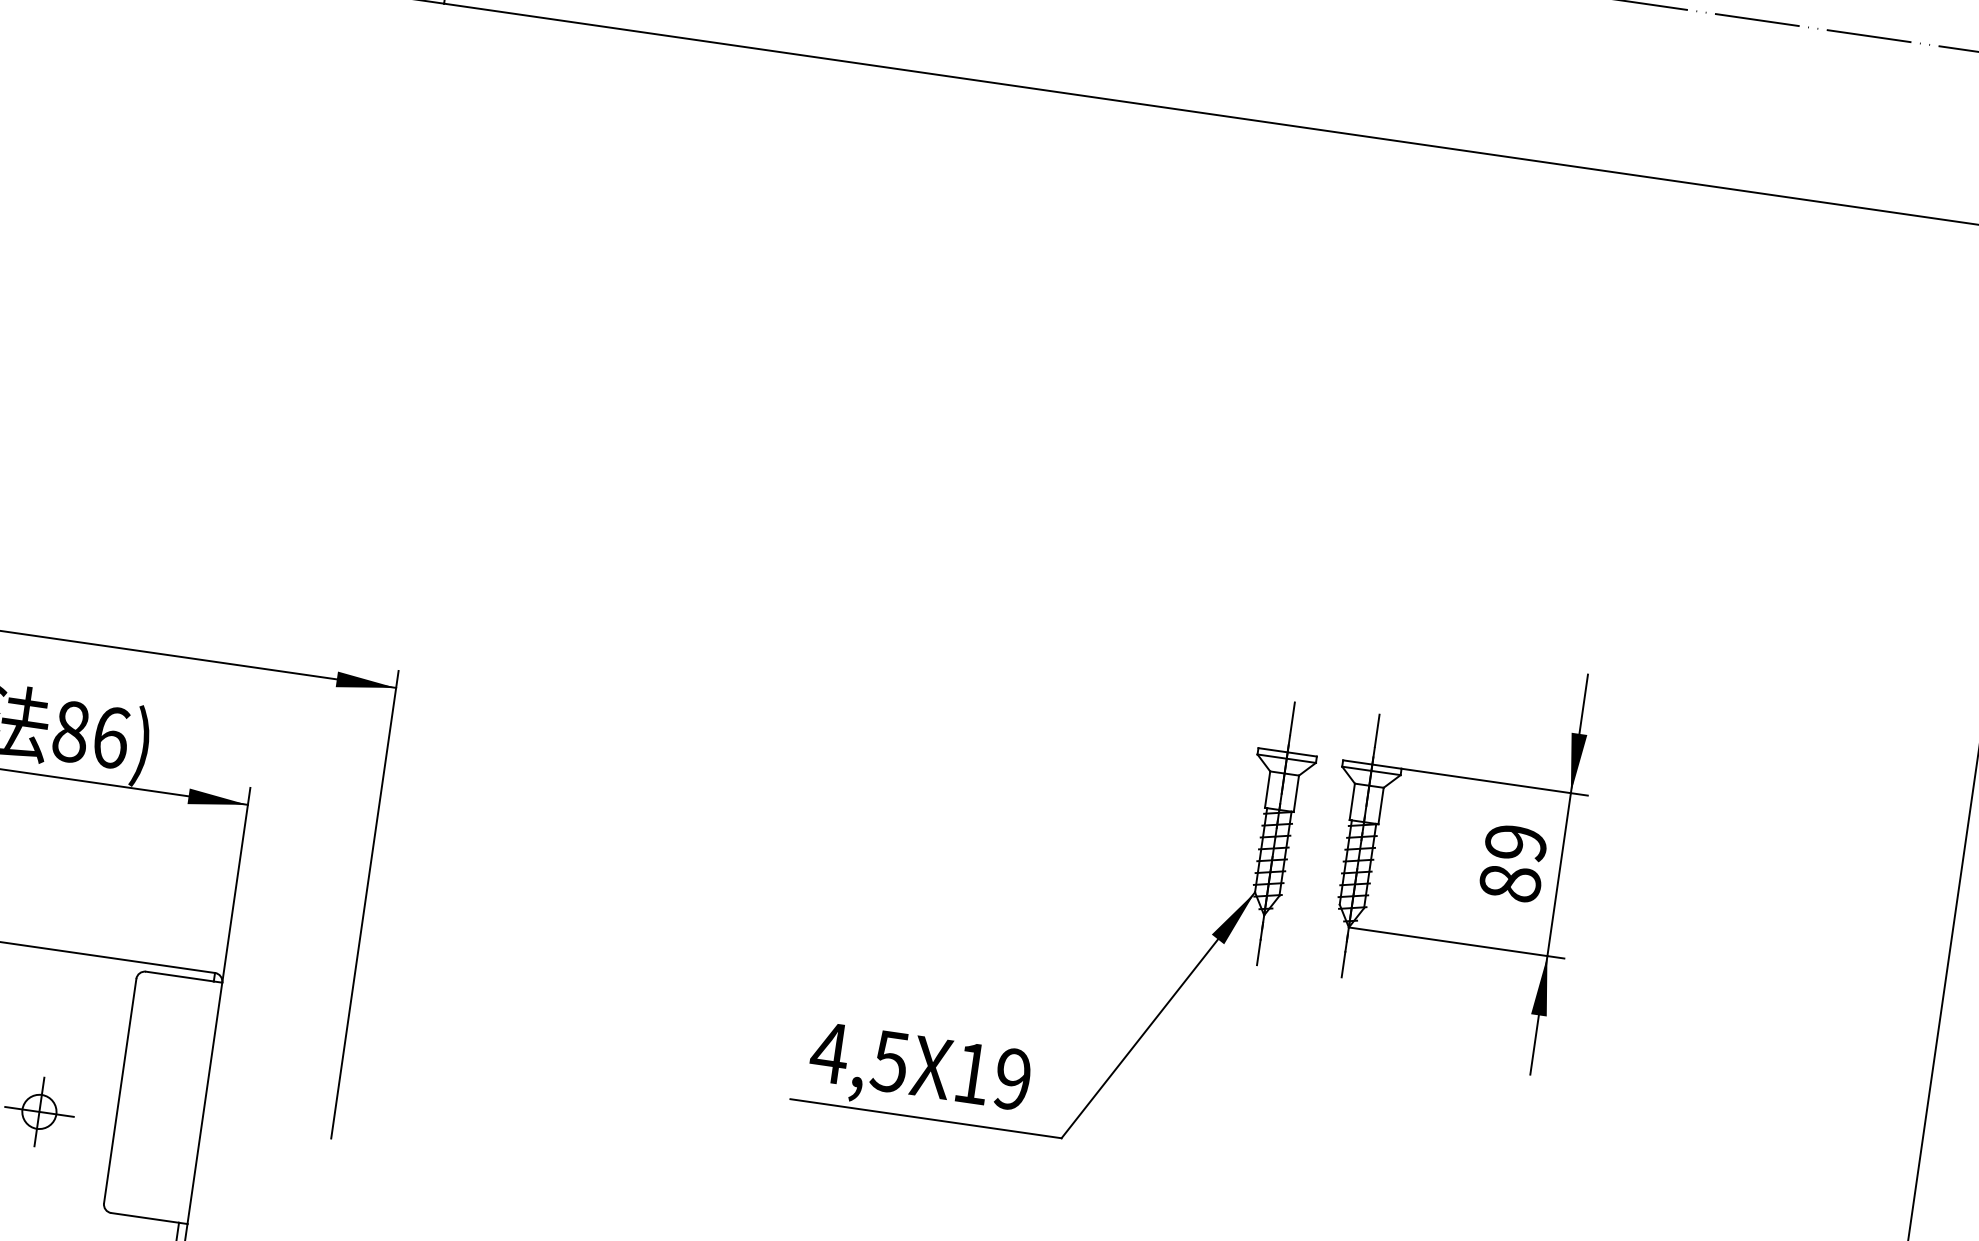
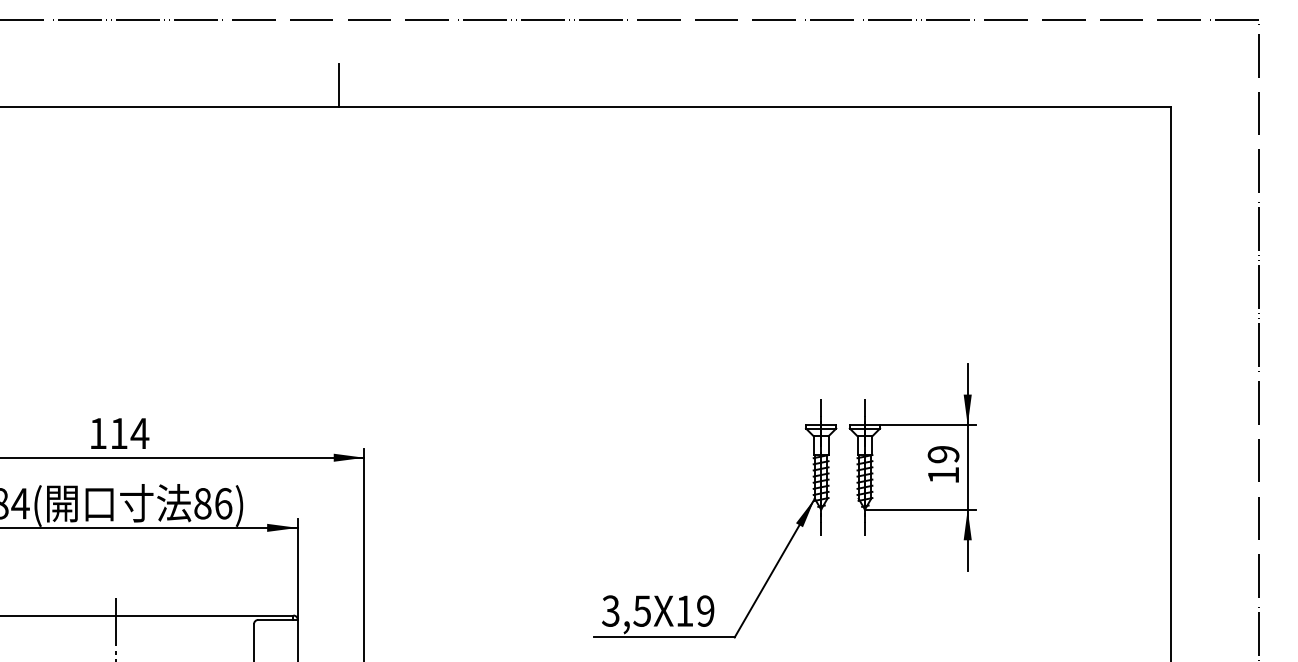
text: (1510, 883) -> (943, 475), 89 -> 19
text: (829, 1051) -> (610, 610), 4,5X19 -> 3,5X19

